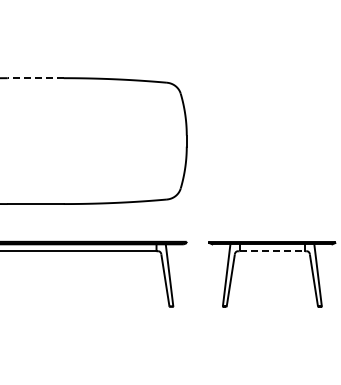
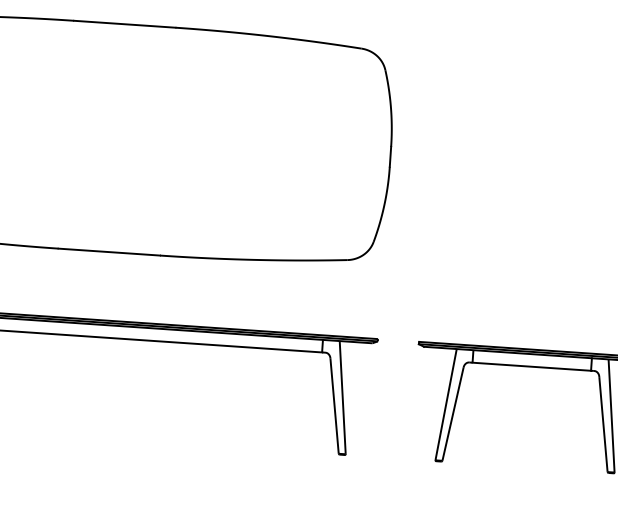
line: (35, 78) -> (124, 24), dashed -> solid
line: (272, 251) -> (532, 367), dashed -> solid

